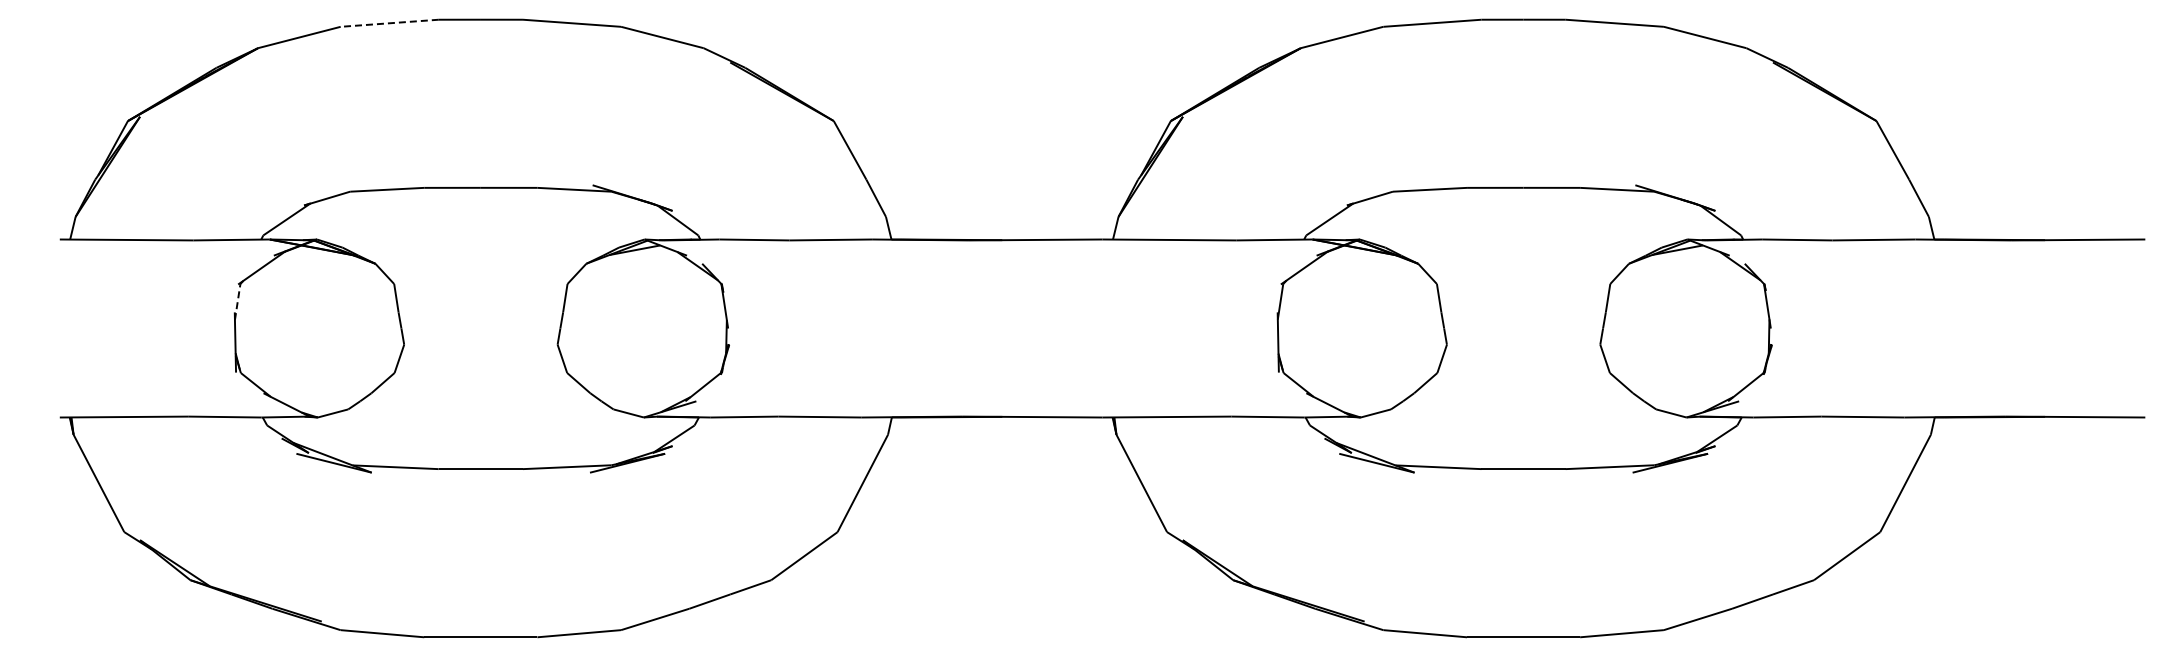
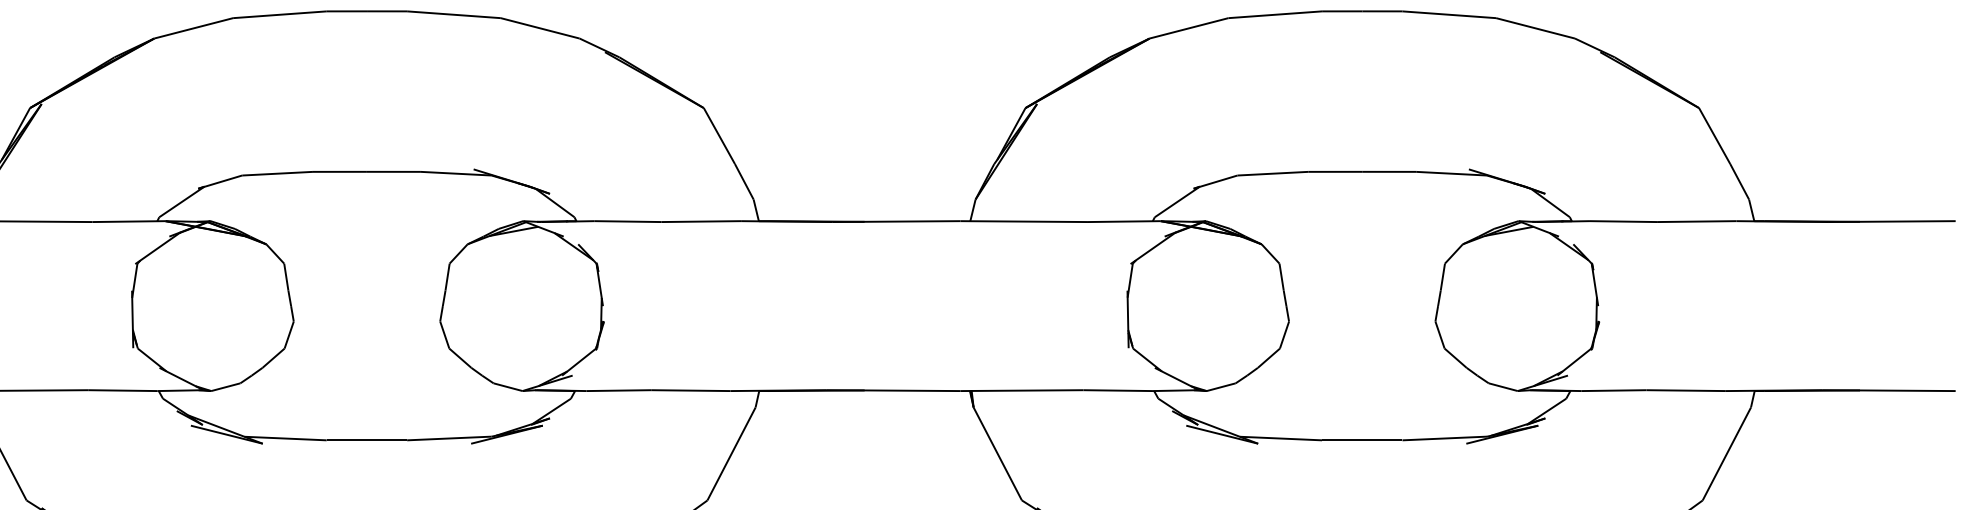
line: (389, 23) -> (279, 14), dashed -> solid
line: (237, 301) -> (134, 280), dashed -> solid

